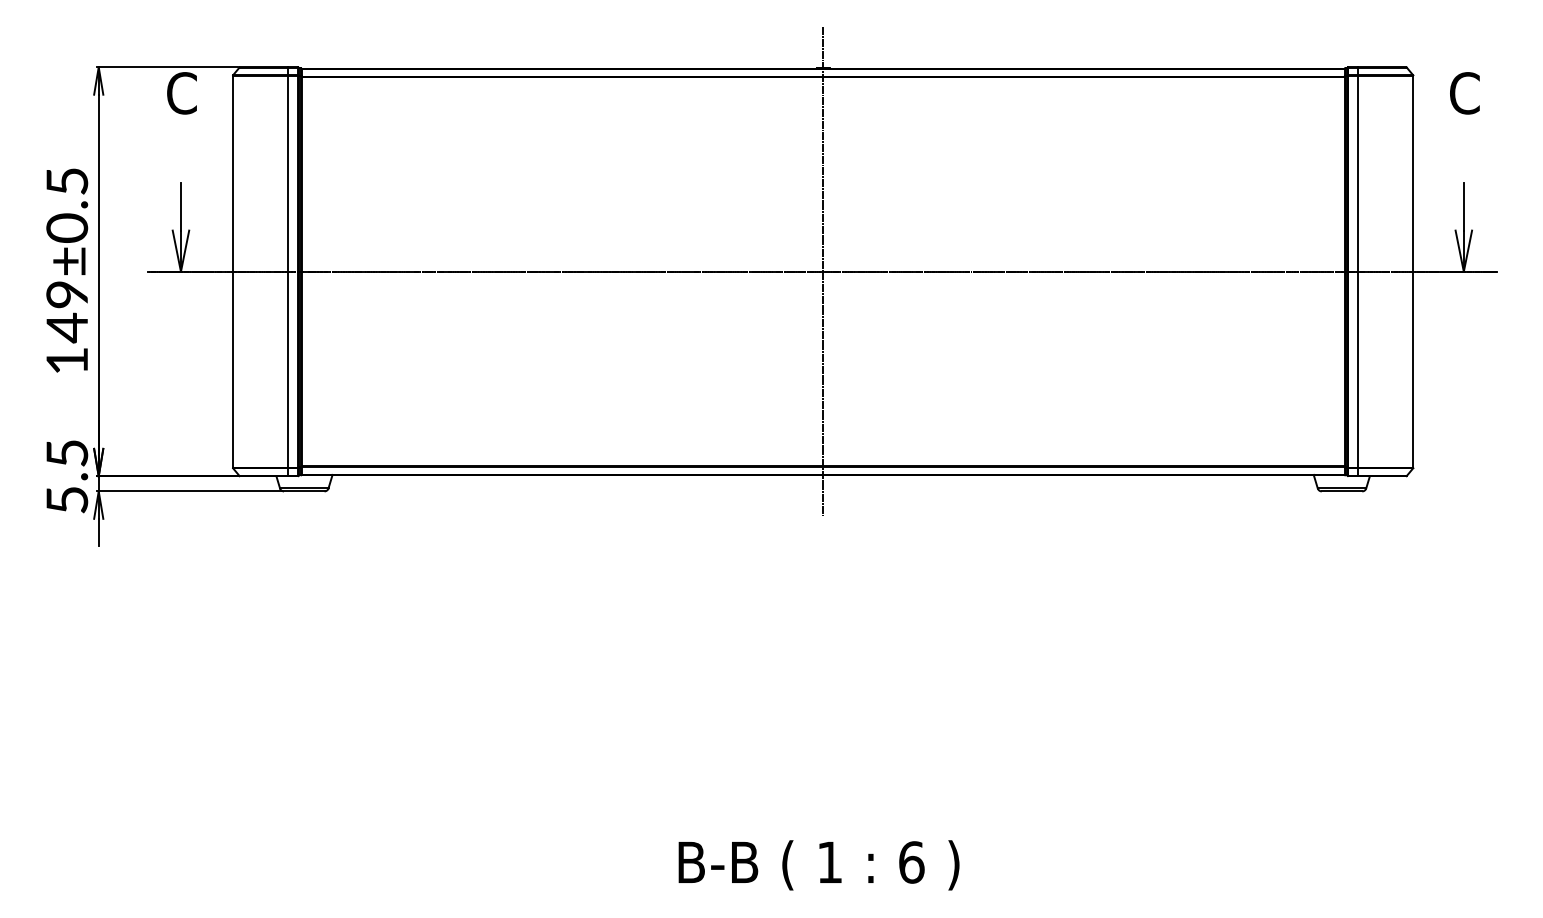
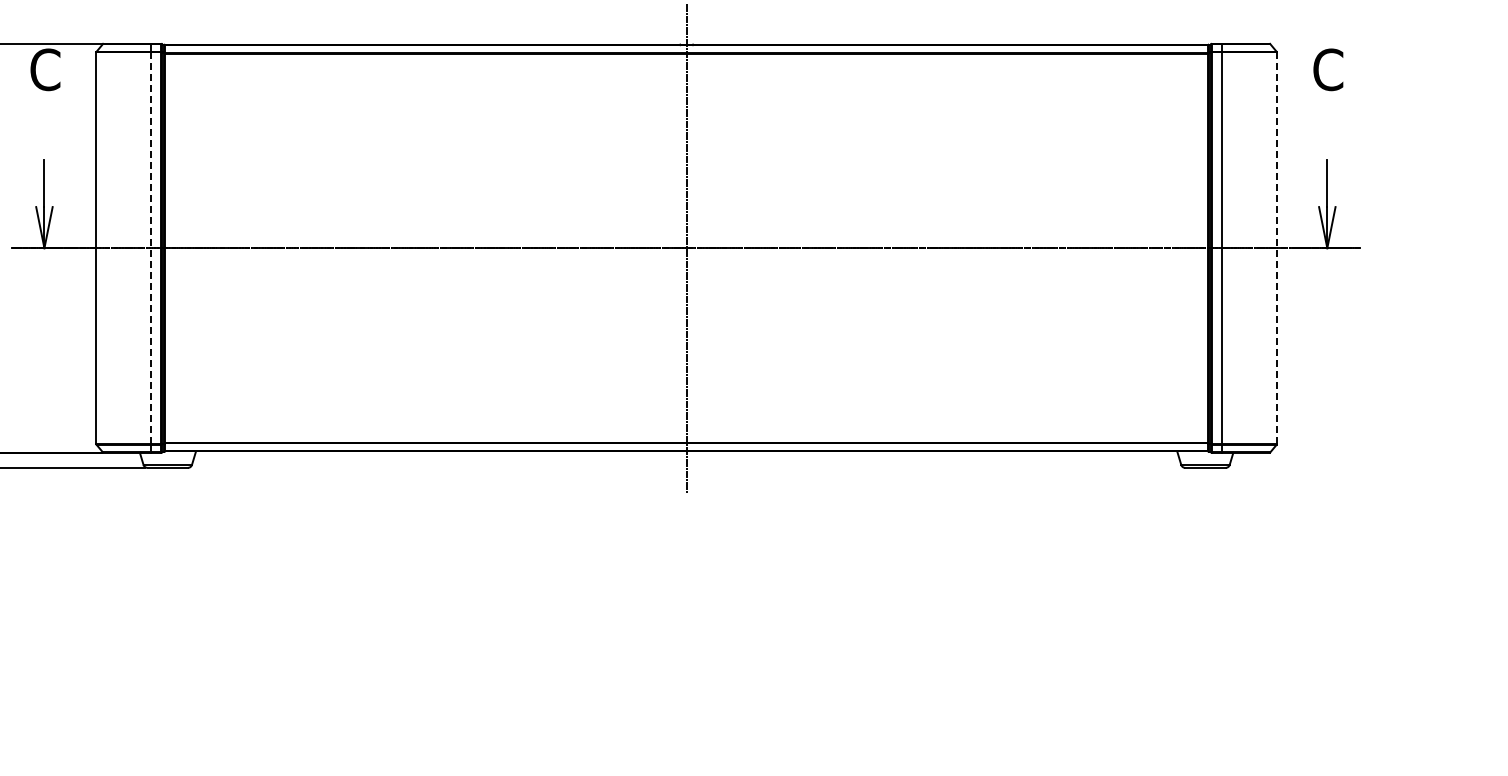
line: (287, 271) -> (150, 247), solid -> dashed
line: (1413, 271) -> (1276, 247), solid -> dashed

